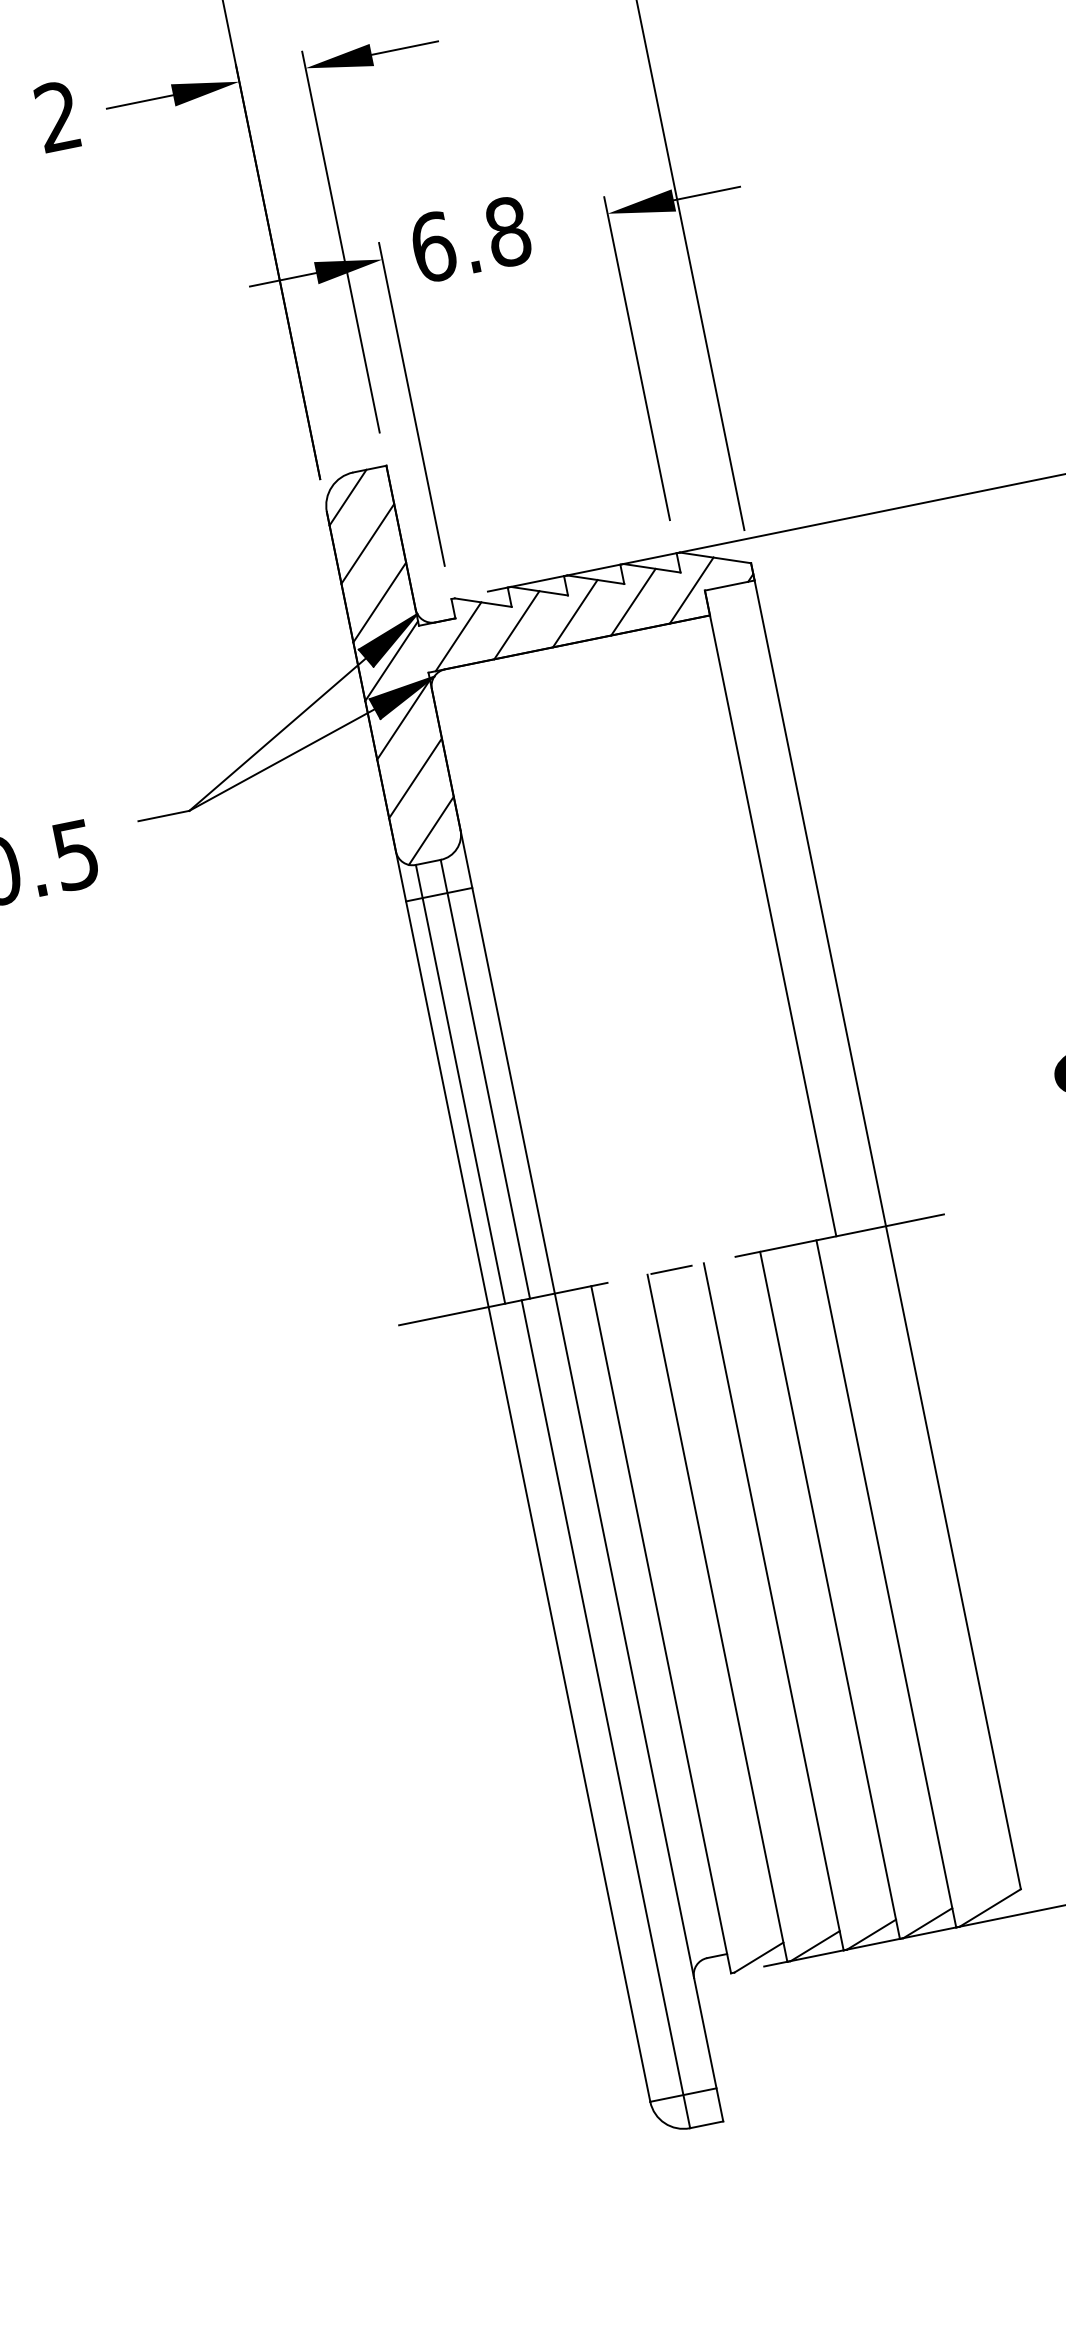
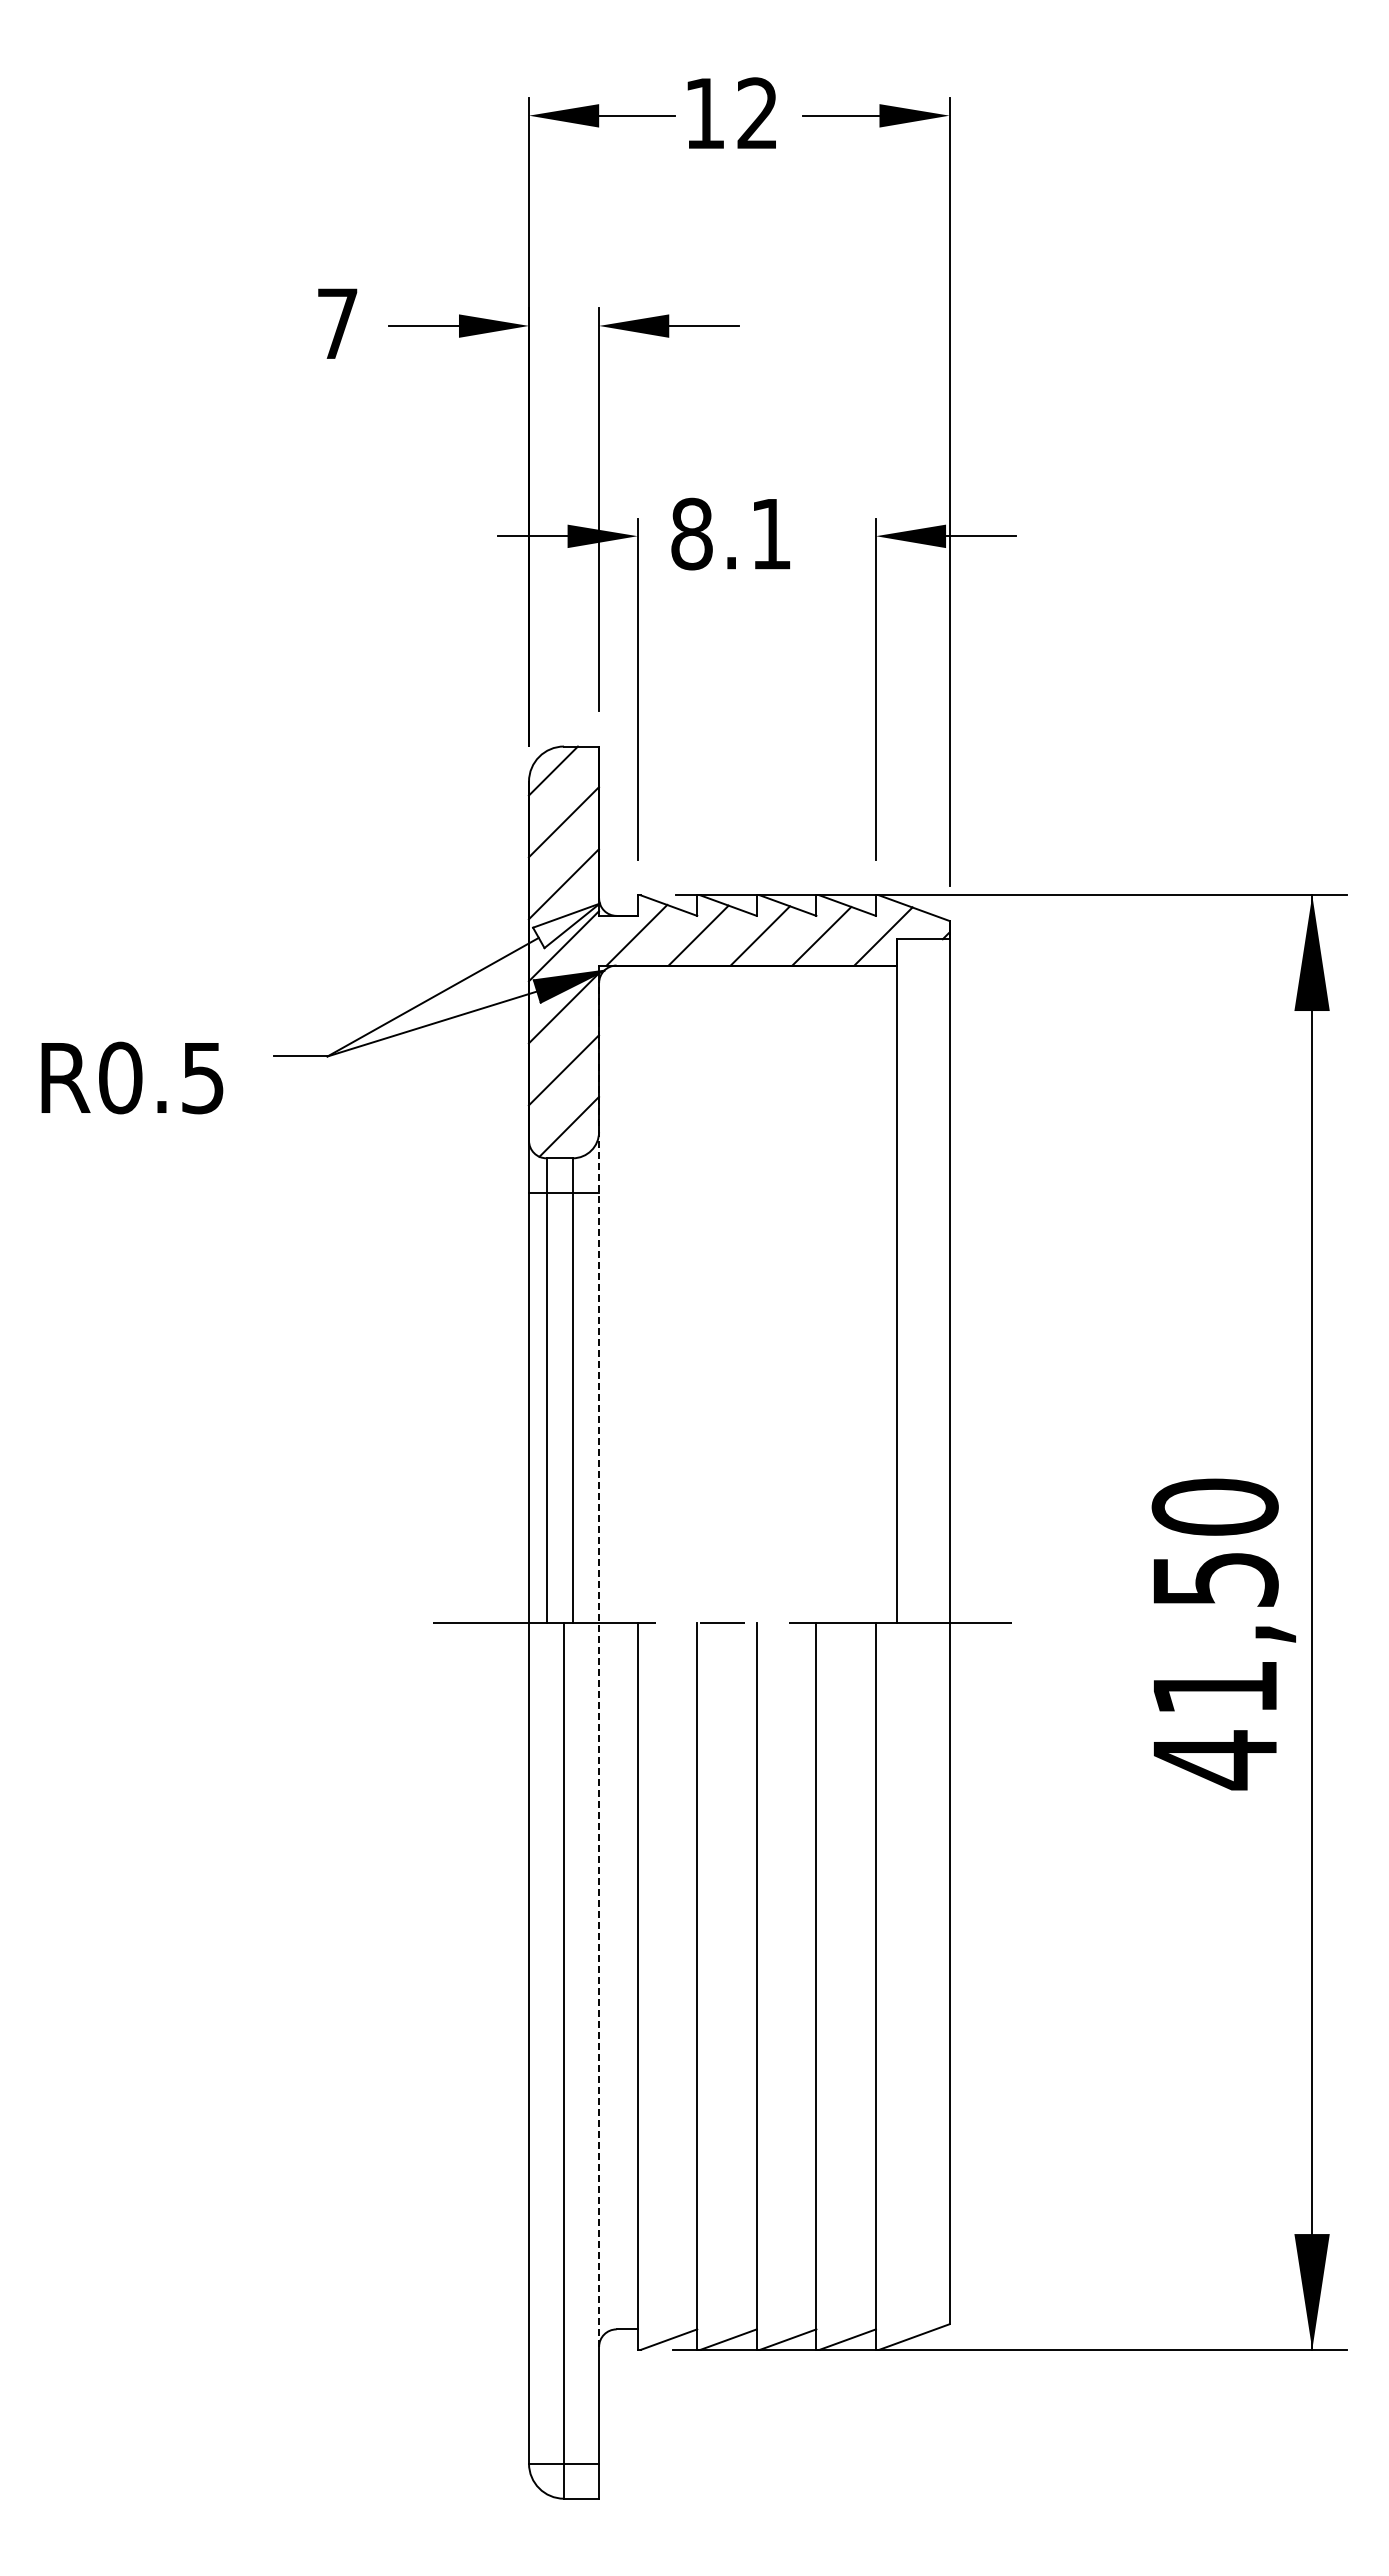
text: (57, 115) -> (337, 322), 2 -> 7
text: (470, 238) -> (731, 533), 6.8 -> 8.1
fill: (390, 641) -> (566, 925), removed
line: (563, 1334) -> (599, 1665), solid -> dashed

